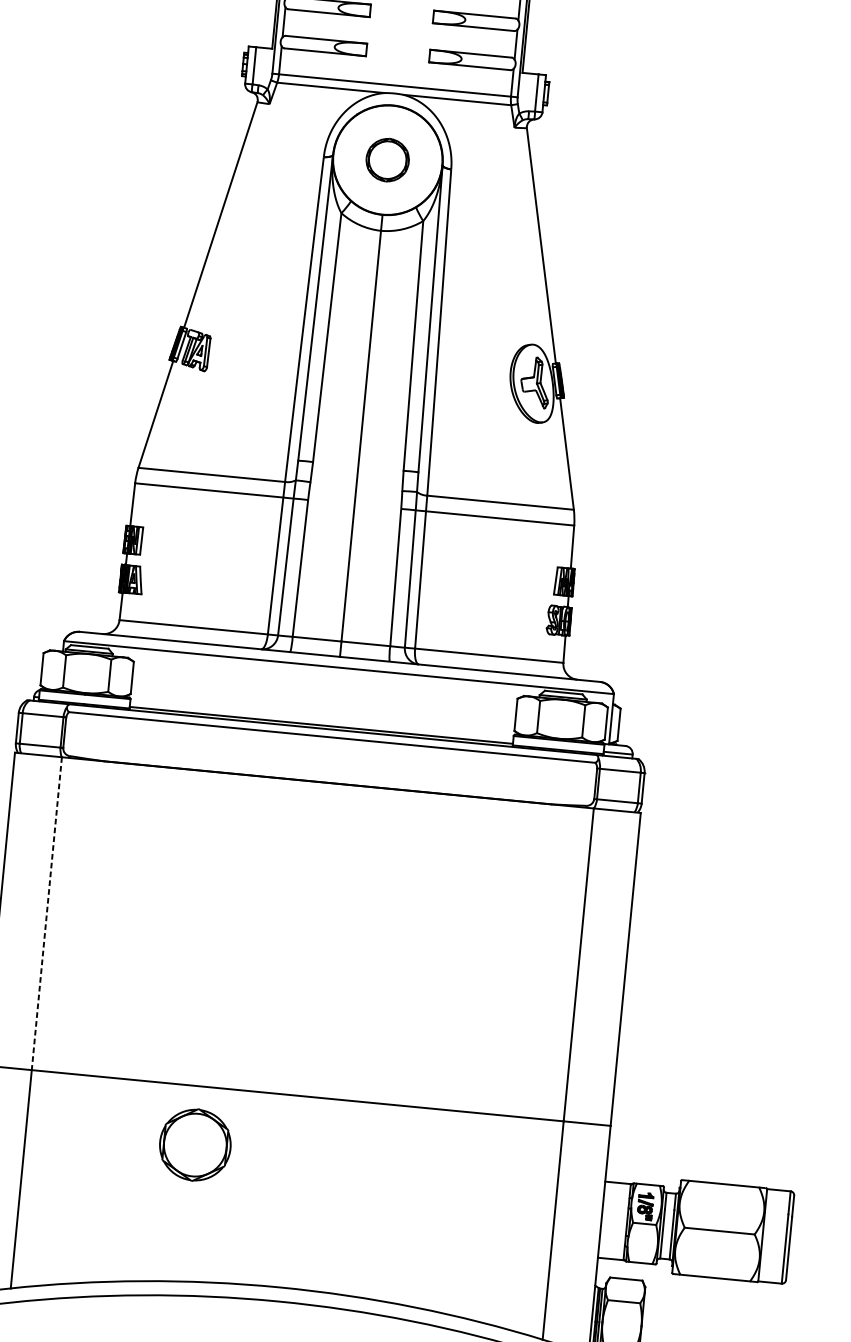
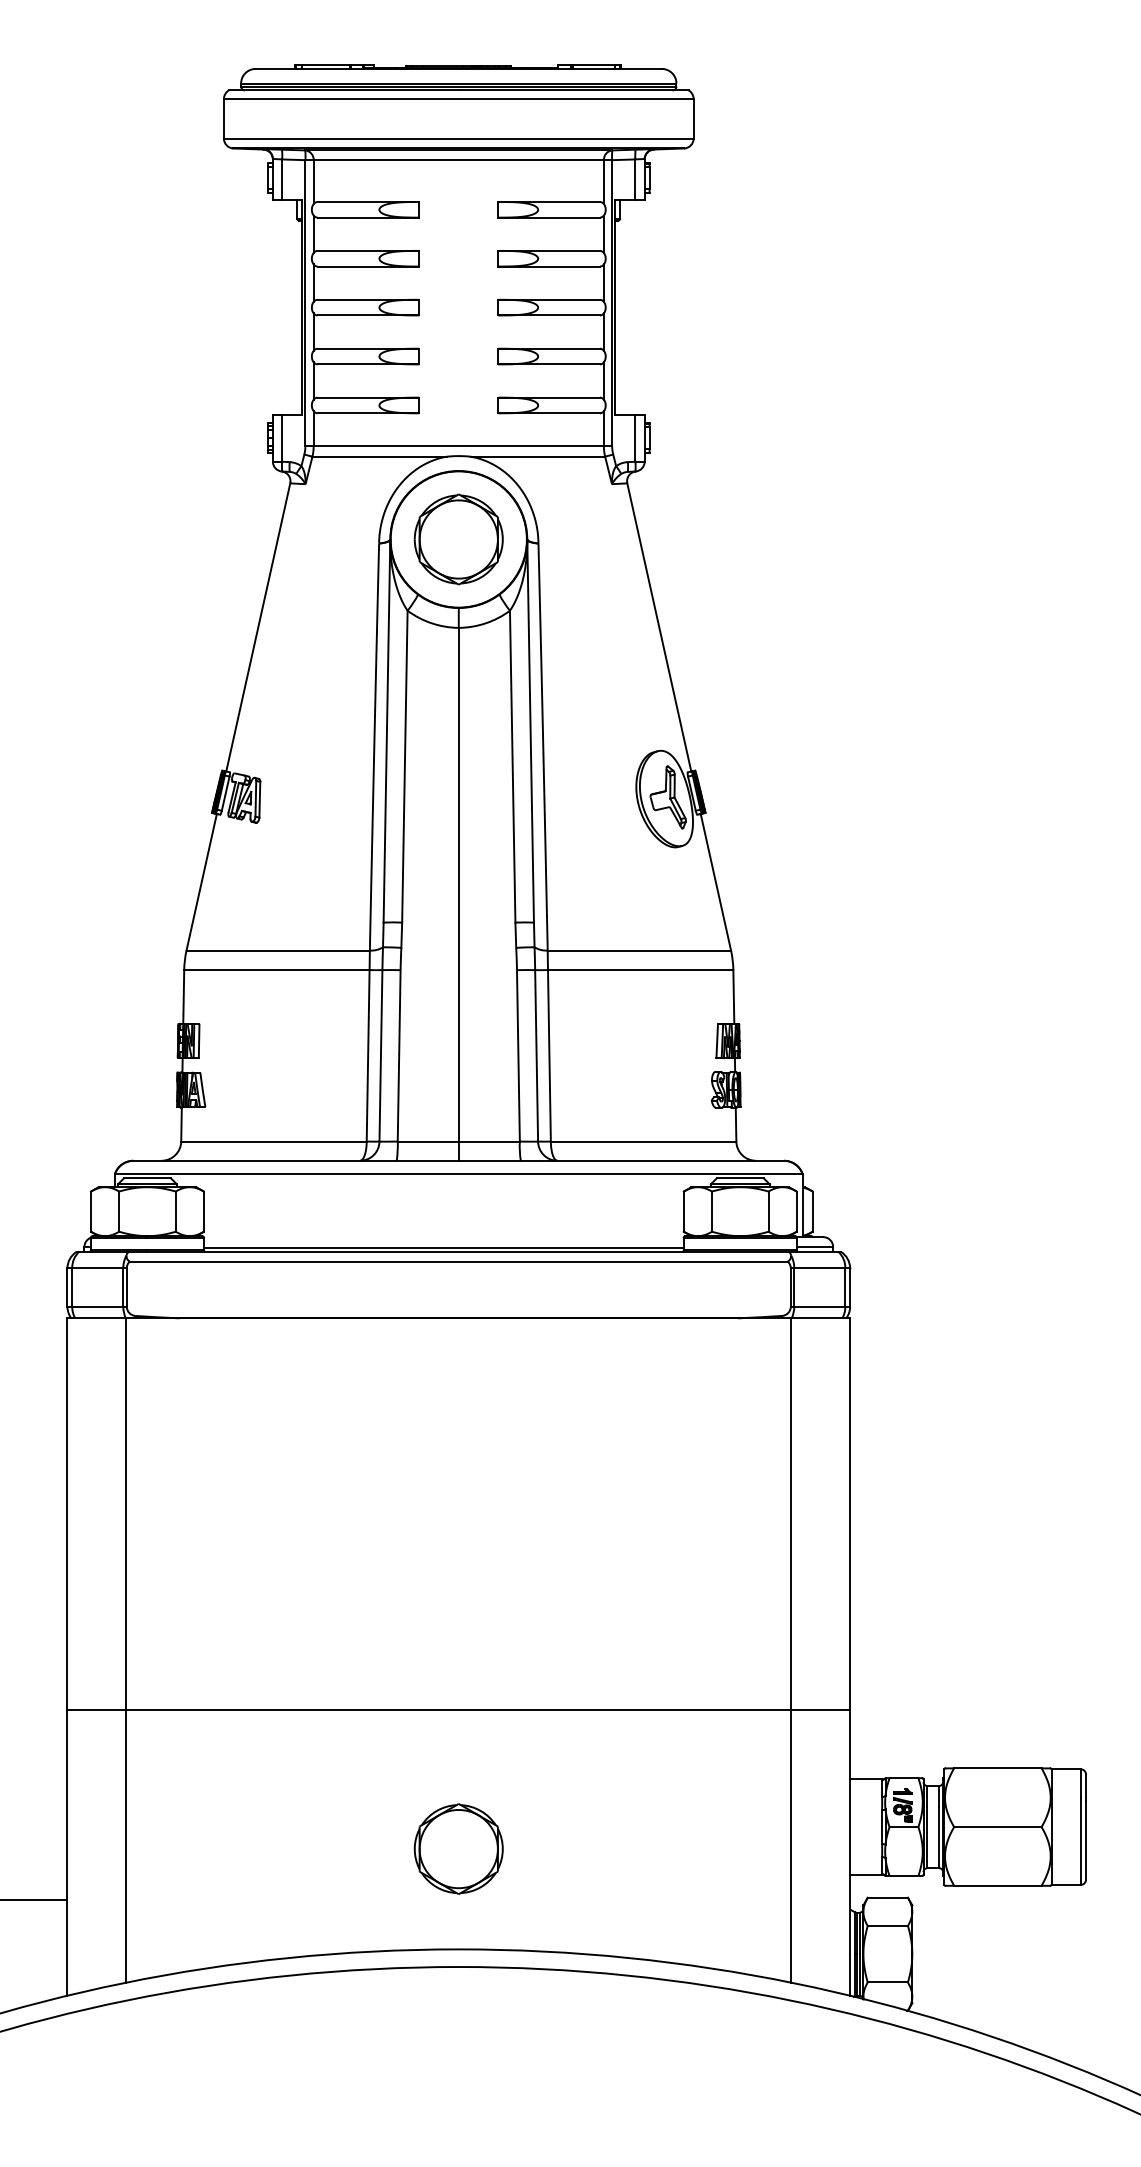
part: (387, 160) -> (458, 539), size x1.67
line: (47, 914) -> (126, 1514), dashed -> solid
part: (195, 1144) -> (458, 1848), moved

